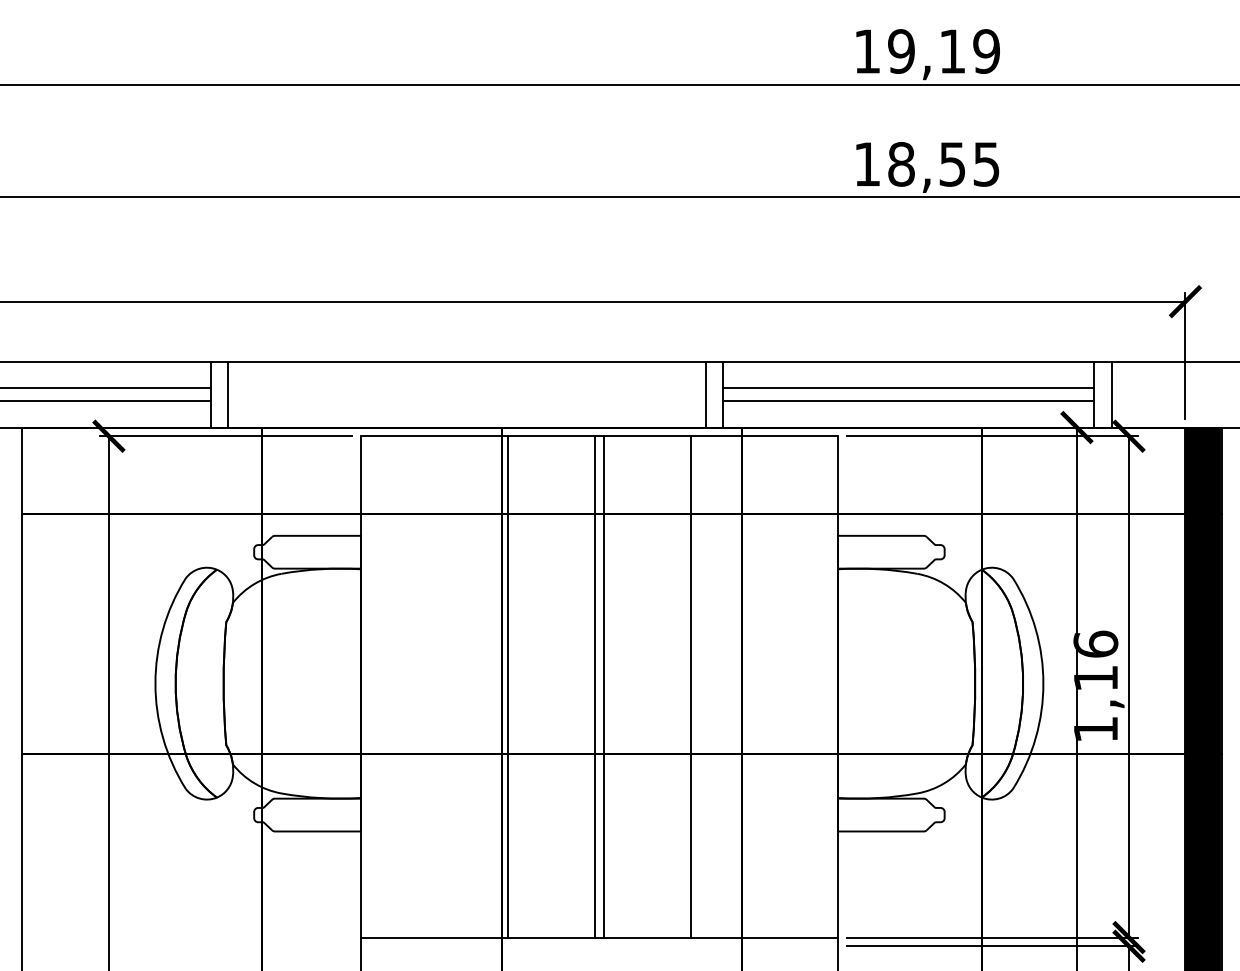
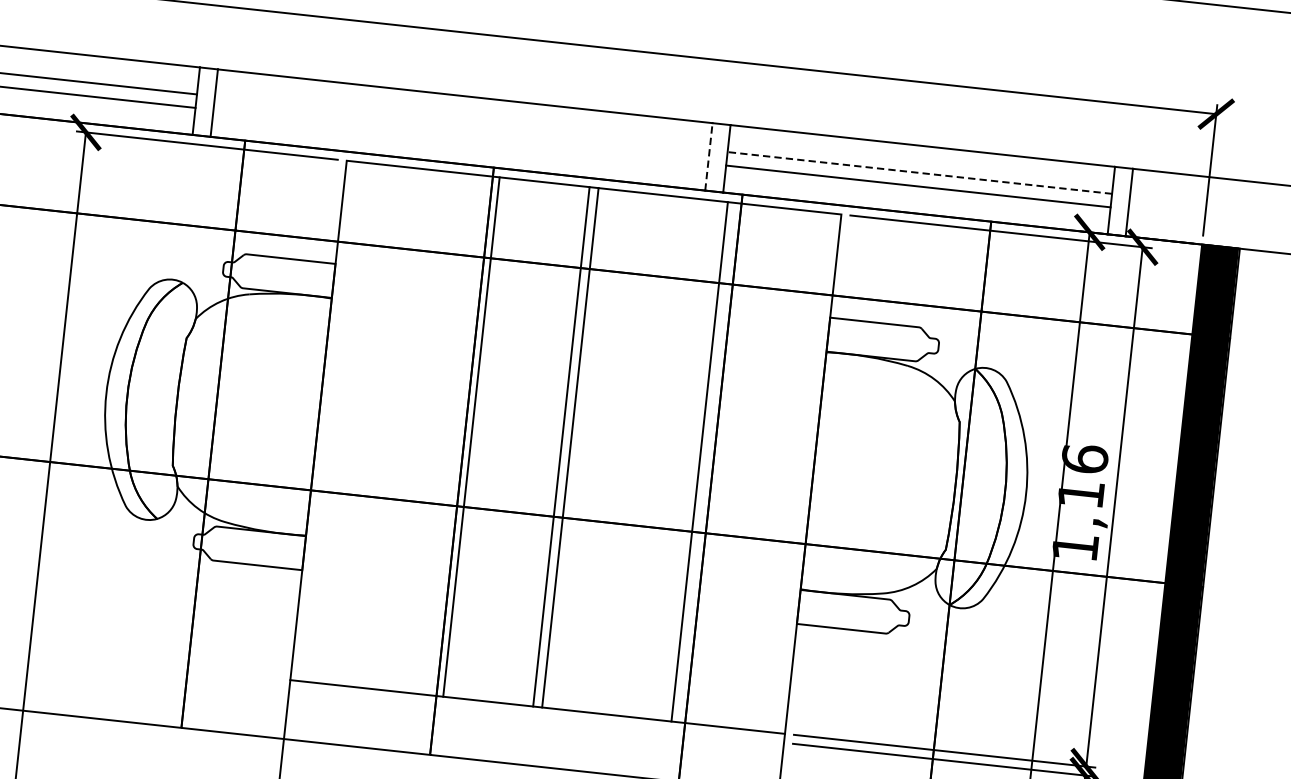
line: (908, 388) -> (919, 172), solid -> dashed
line: (705, 394) -> (708, 156), solid -> dashed
line: (690, 686) -> (699, 461), moved

